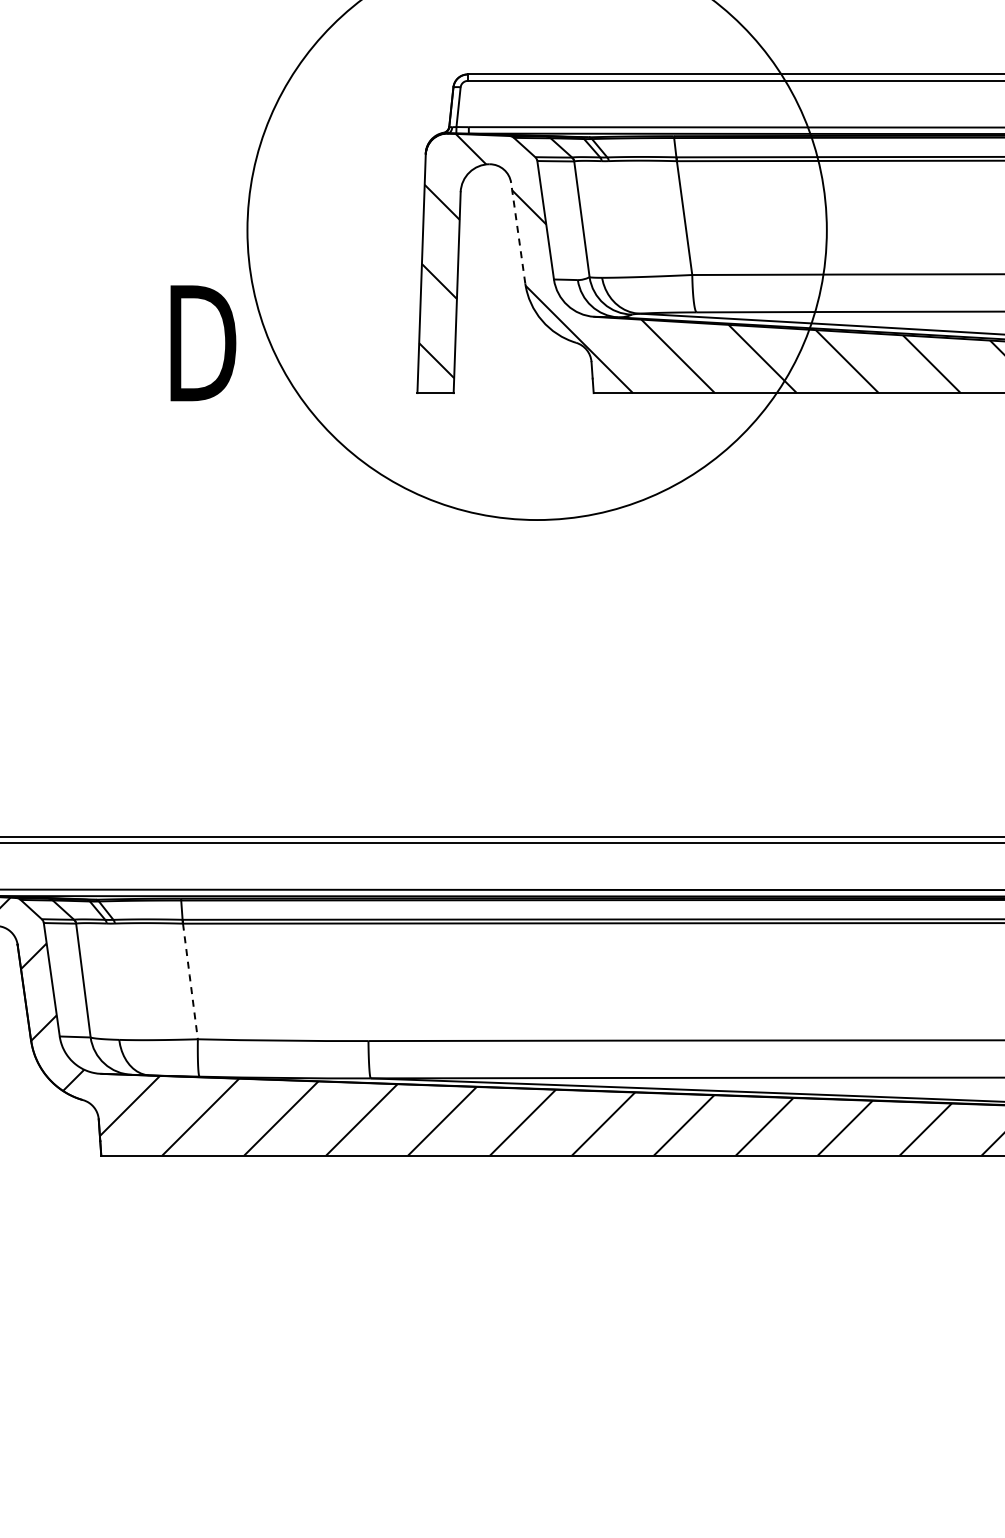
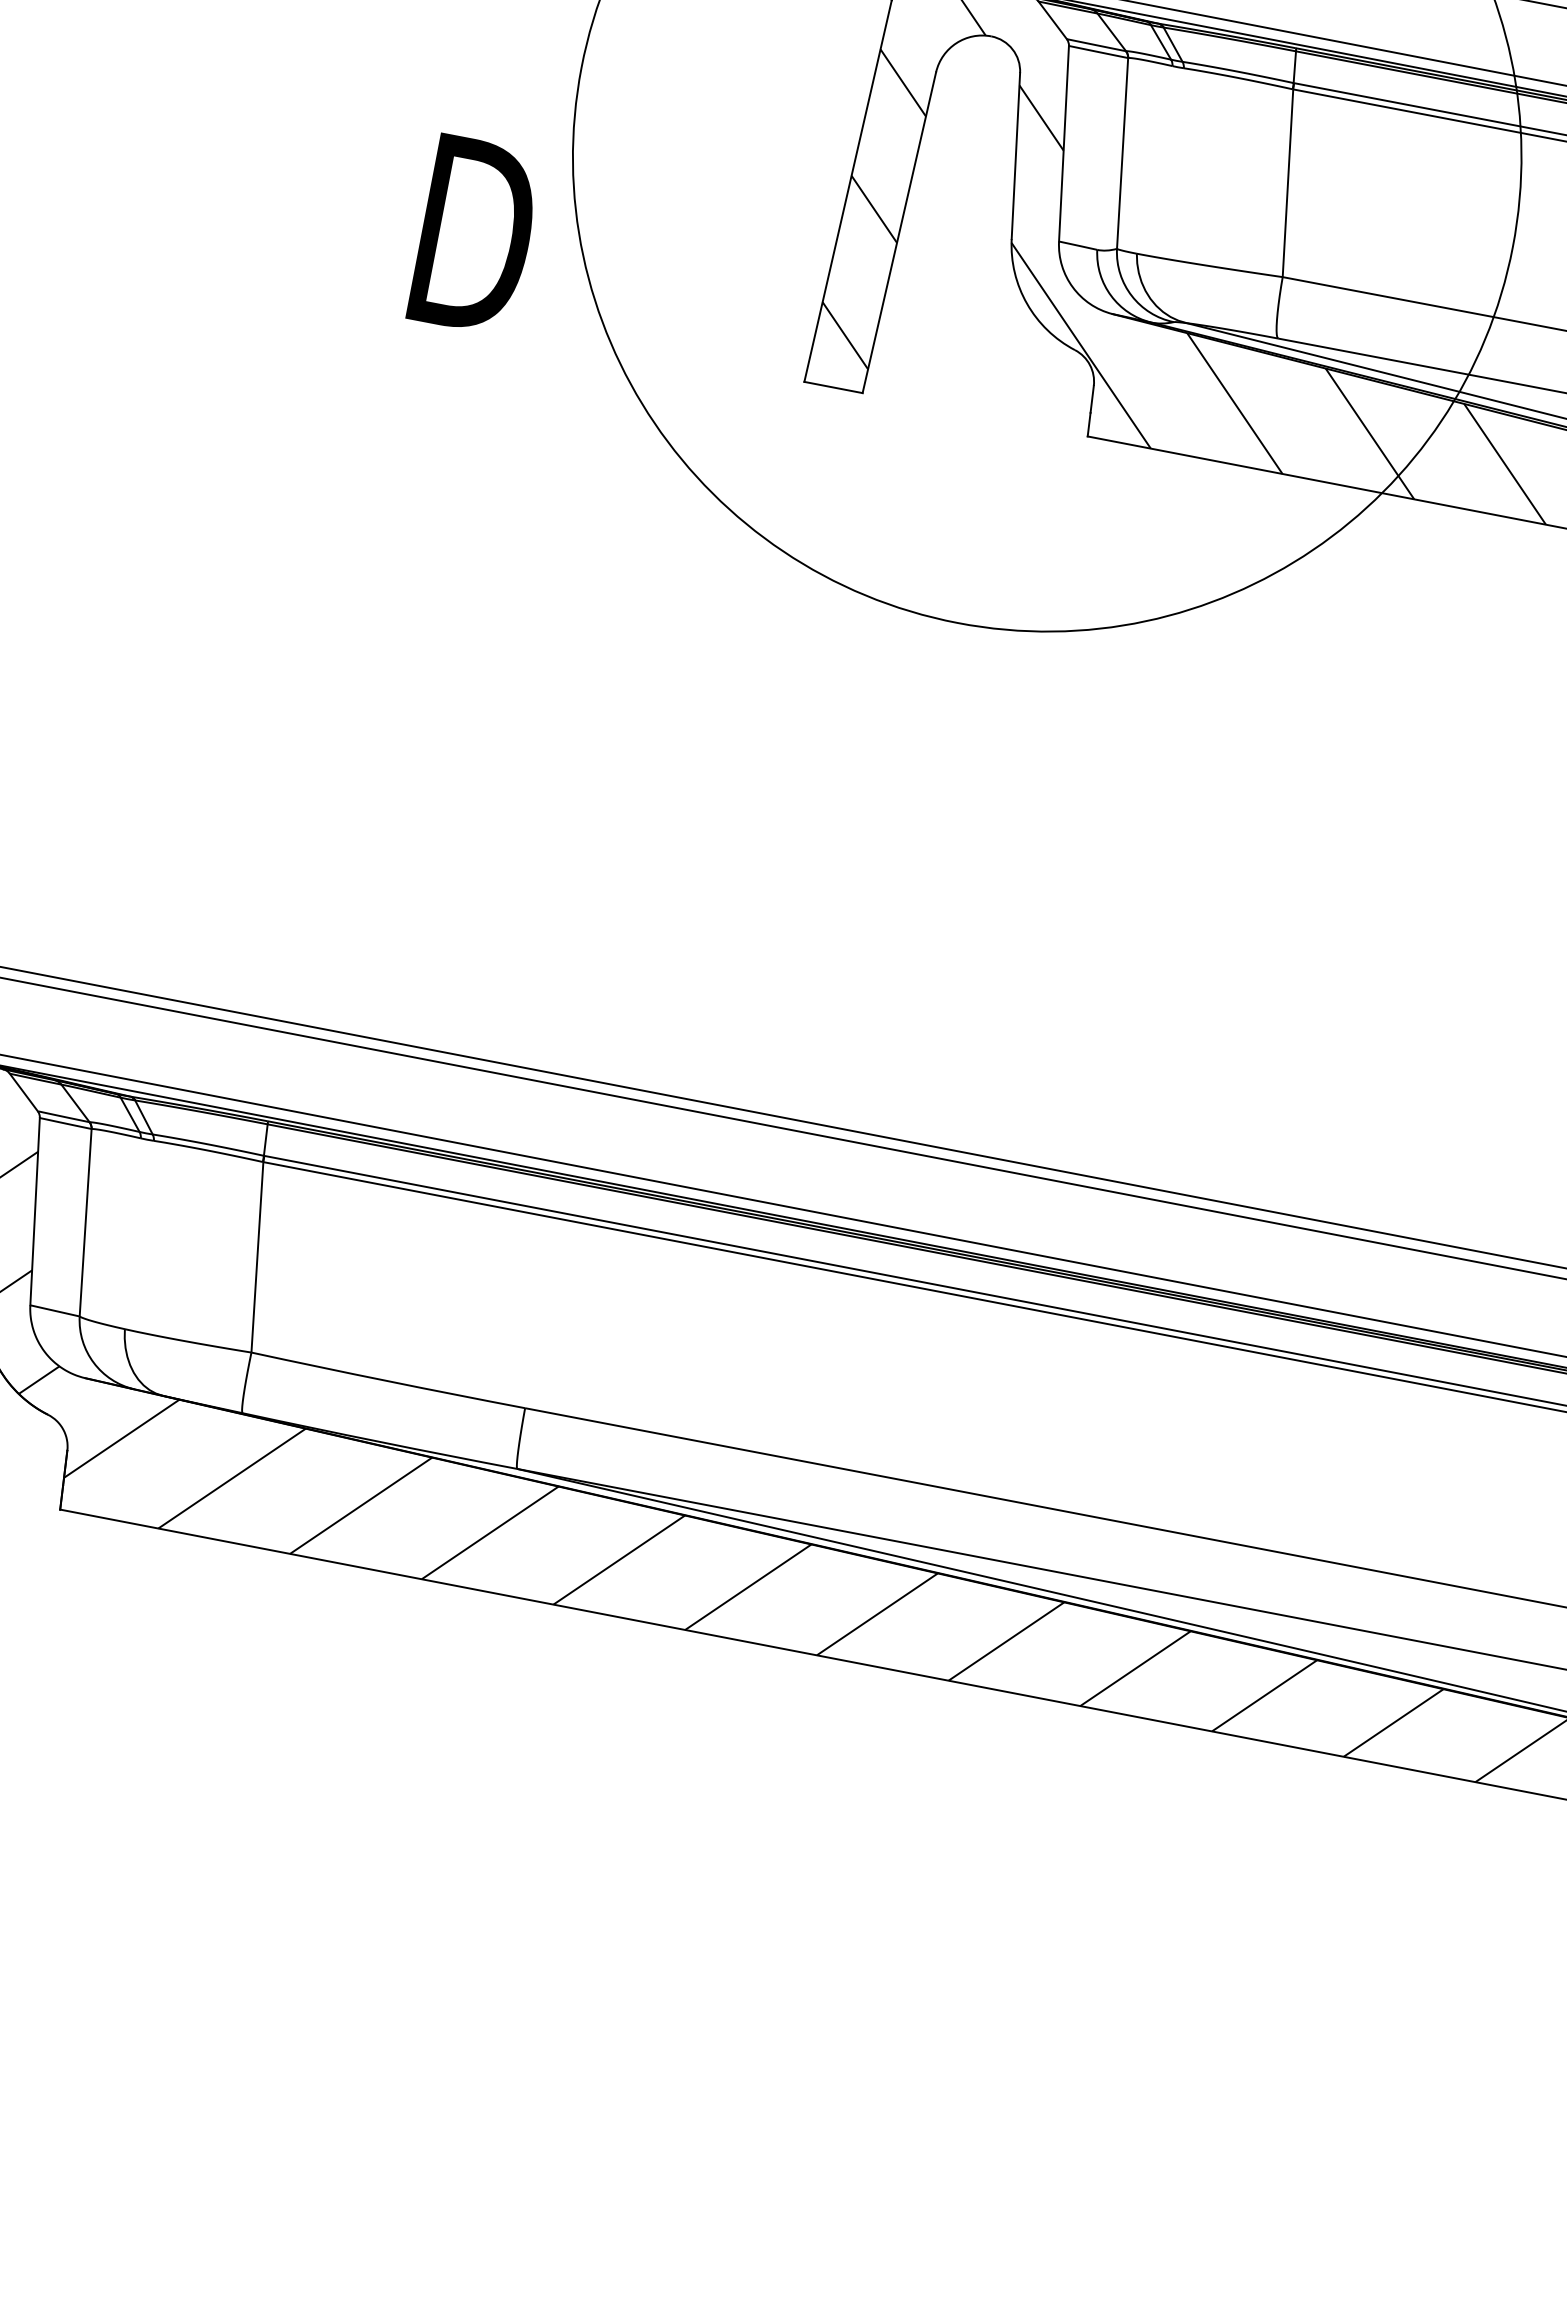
line: (518, 233) -> (1016, 156), dashed -> solid
line: (190, 980) -> (257, 1255), dashed -> solid

